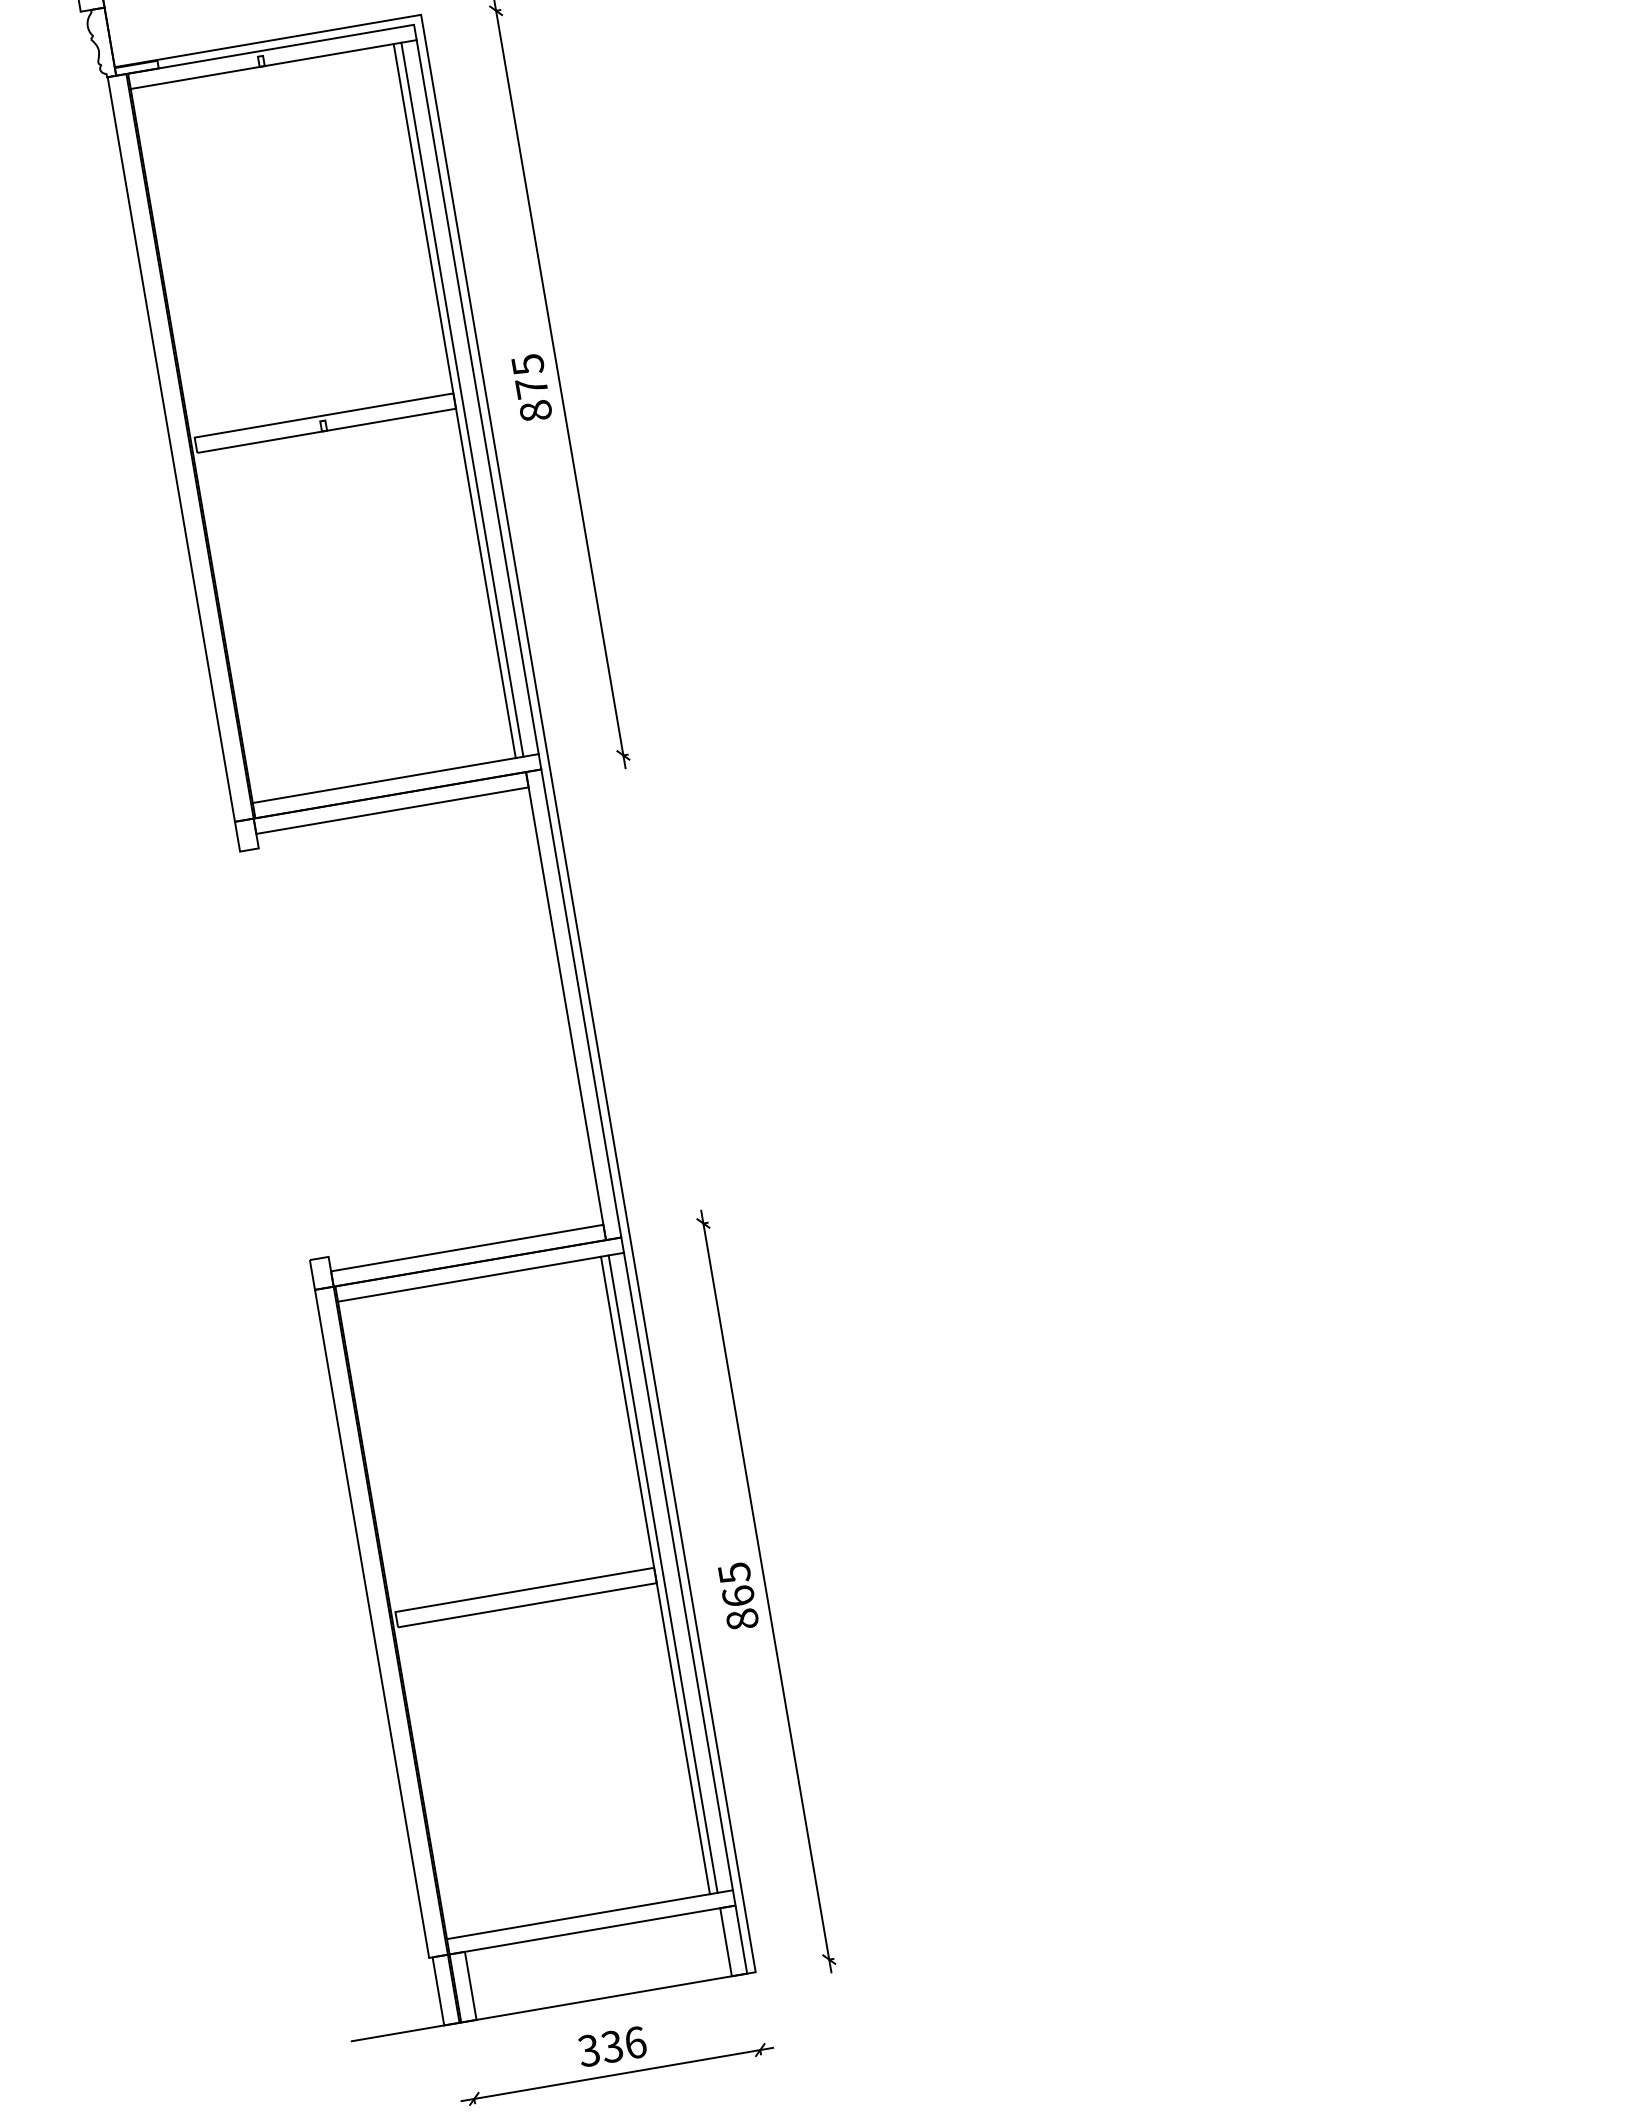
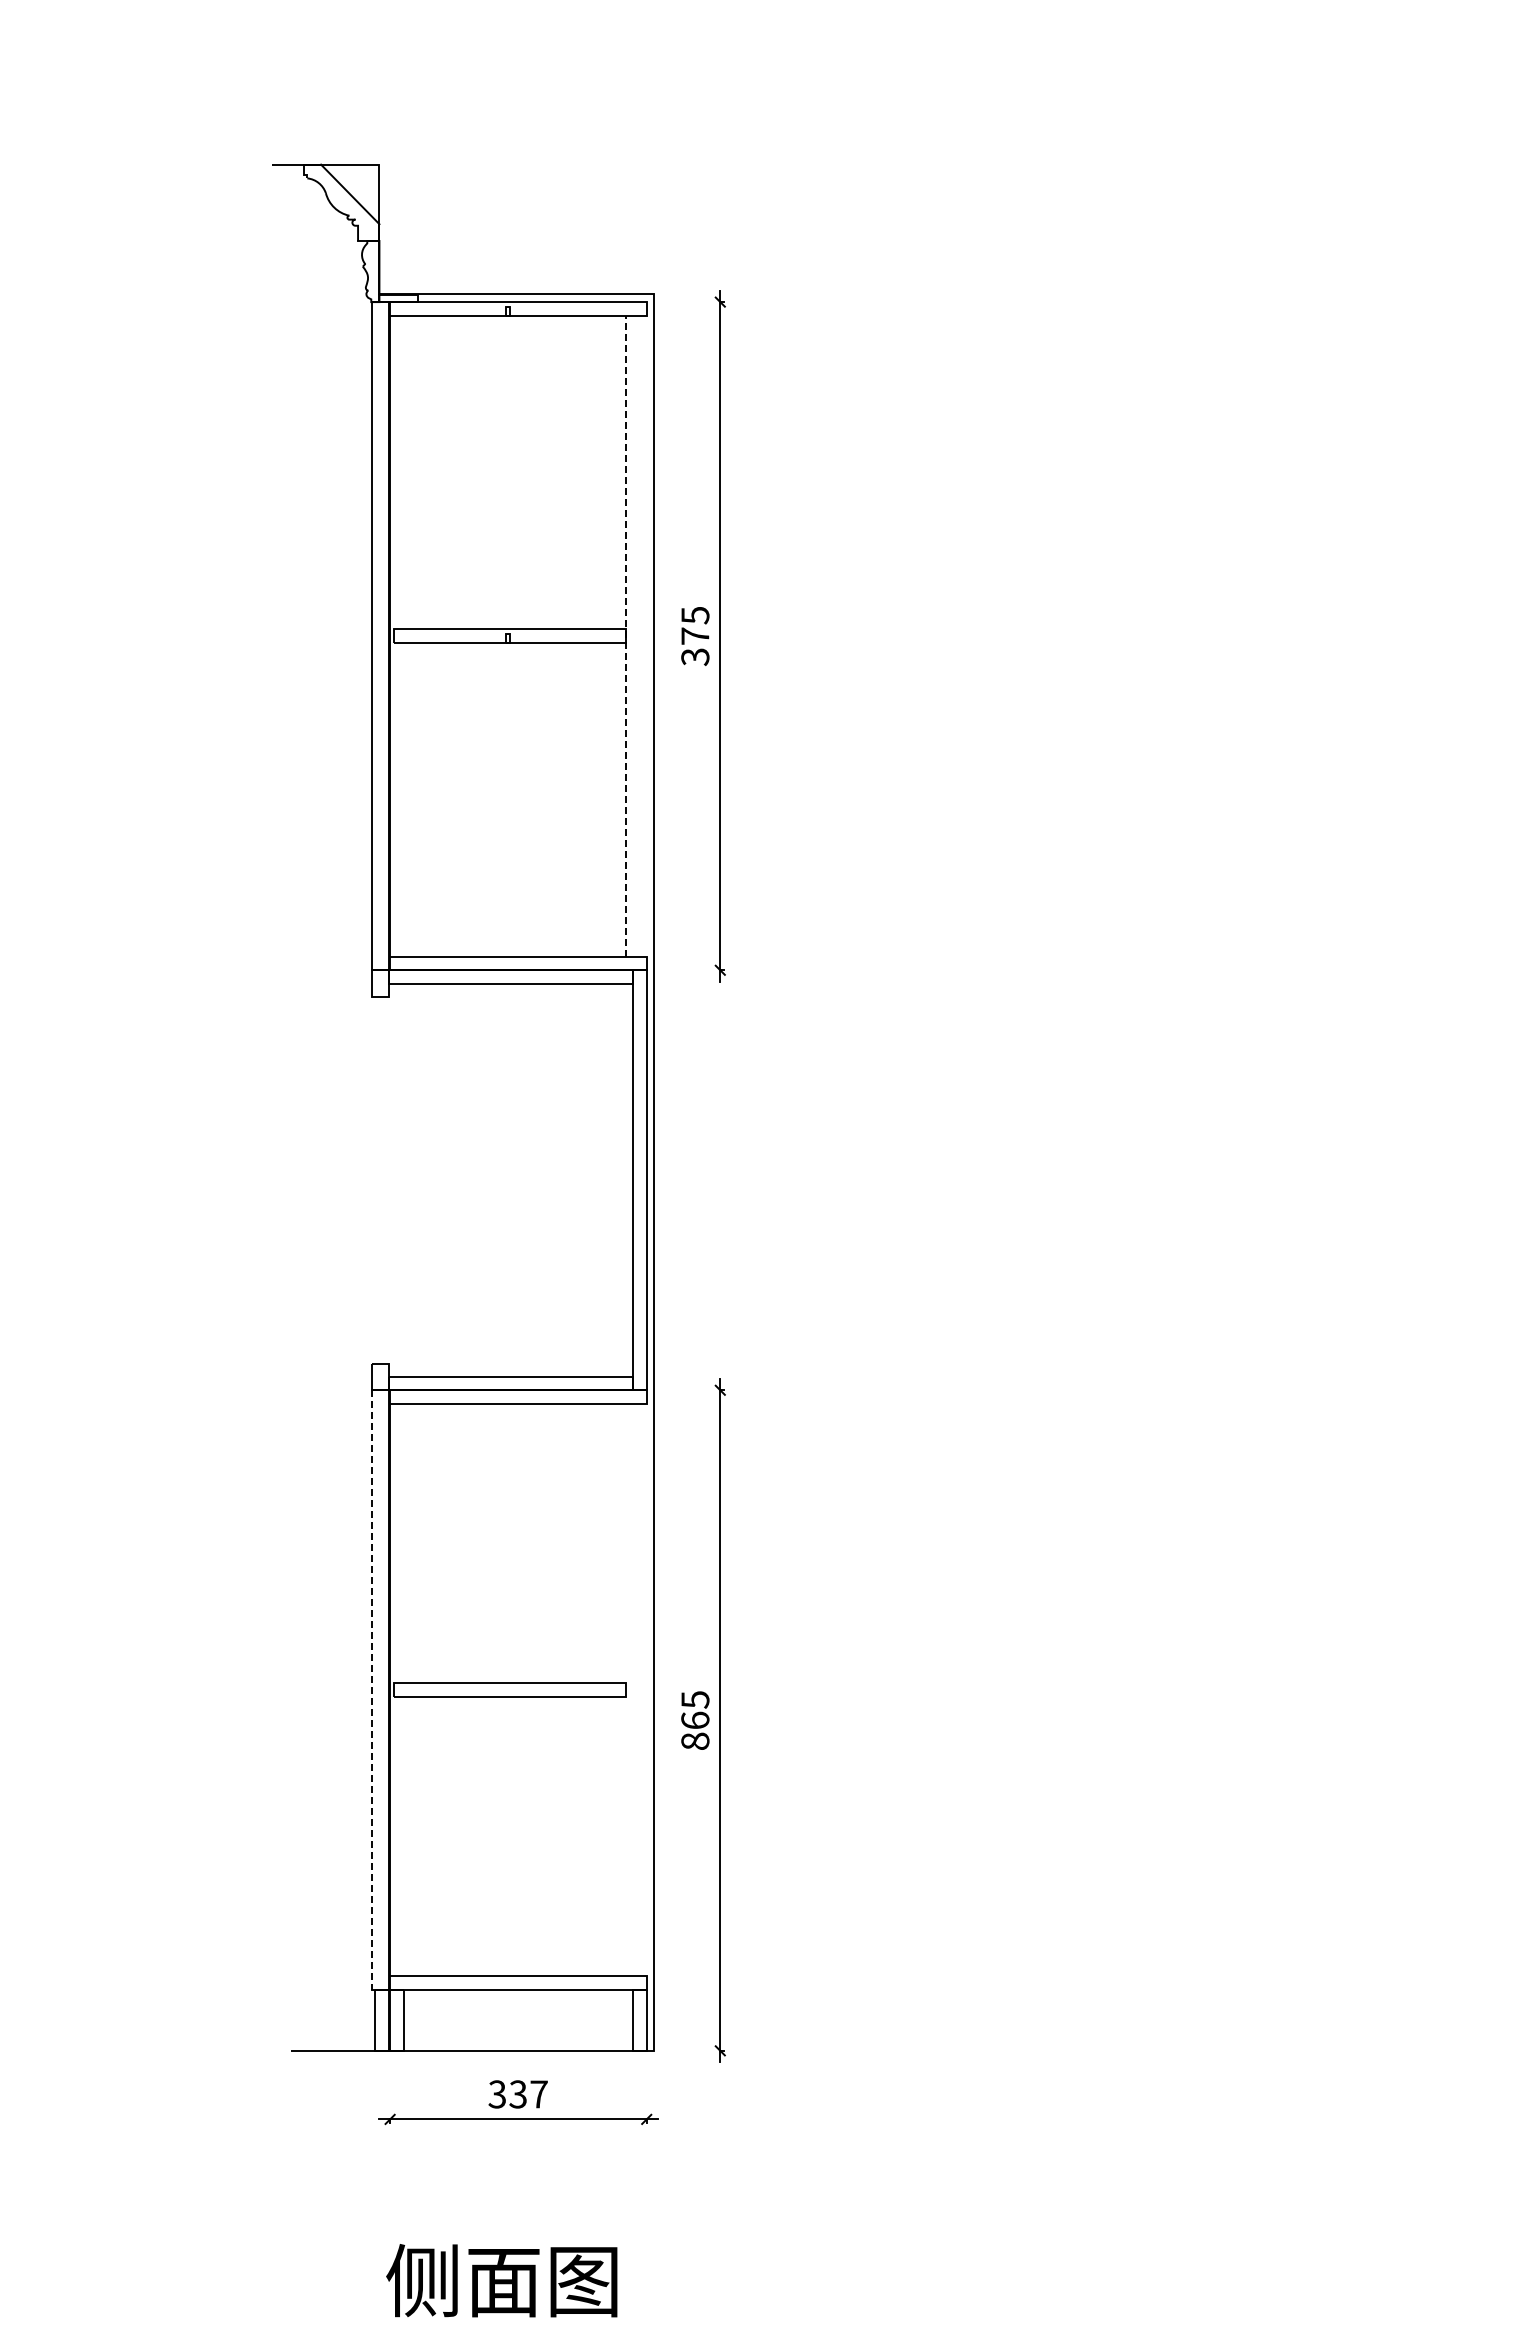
line: (477, 396) -> (646, 635), removed
line: (461, 399) -> (632, 635), removed
line: (455, 400) -> (626, 635), solid -> dashed
text: (536, 411) -> (695, 657), 875 -> 375
line: (678, 1572) -> (646, 1690), removed
line: (662, 1574) -> (632, 1690), removed
line: (656, 1575) -> (626, 1690), removed
line: (371, 1624) -> (371, 1690), solid -> dashed
text: (634, 2042) -> (538, 2094), 336 -> 337

